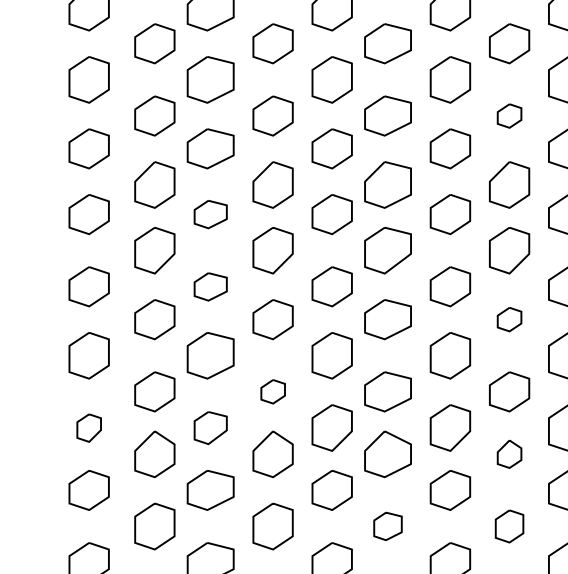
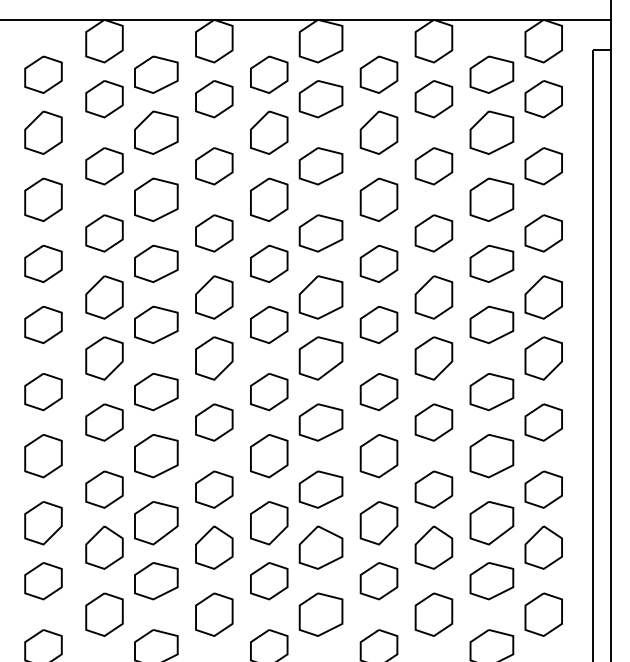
part: (509, 116) -> (433, 233), size x1.67
part: (210, 214) -> (156, 324), size x1.43
part: (210, 287) -> (156, 392), size x1.43
part: (509, 319) -> (433, 422), size x1.67
part: (273, 391) -> (214, 489), size x1.67
part: (89, 428) -> (43, 523), size x1.67
part: (210, 428) -> (156, 523), size x1.43
part: (509, 454) -> (433, 547), size x1.67
part: (387, 526) -> (320, 614), size x1.67
part: (509, 526) -> (433, 614), size x1.43

